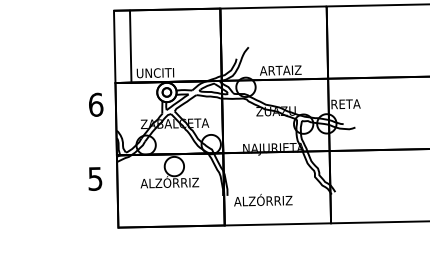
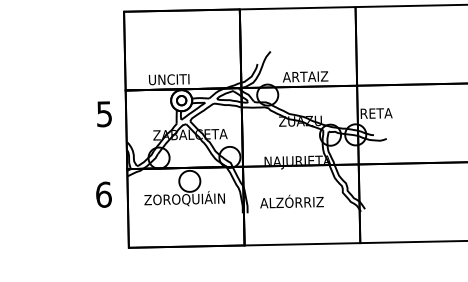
line: (130, 46) -> (124, 50), moved
text: (96, 104) -> (105, 113), 6 -> 5
text: (95, 178) -> (103, 194), 5 -> 6
text: (169, 182) -> (184, 198), ALZÓRRIZ -> ZOROQUIÁIN
text: (263, 200) -> (292, 201), moved

